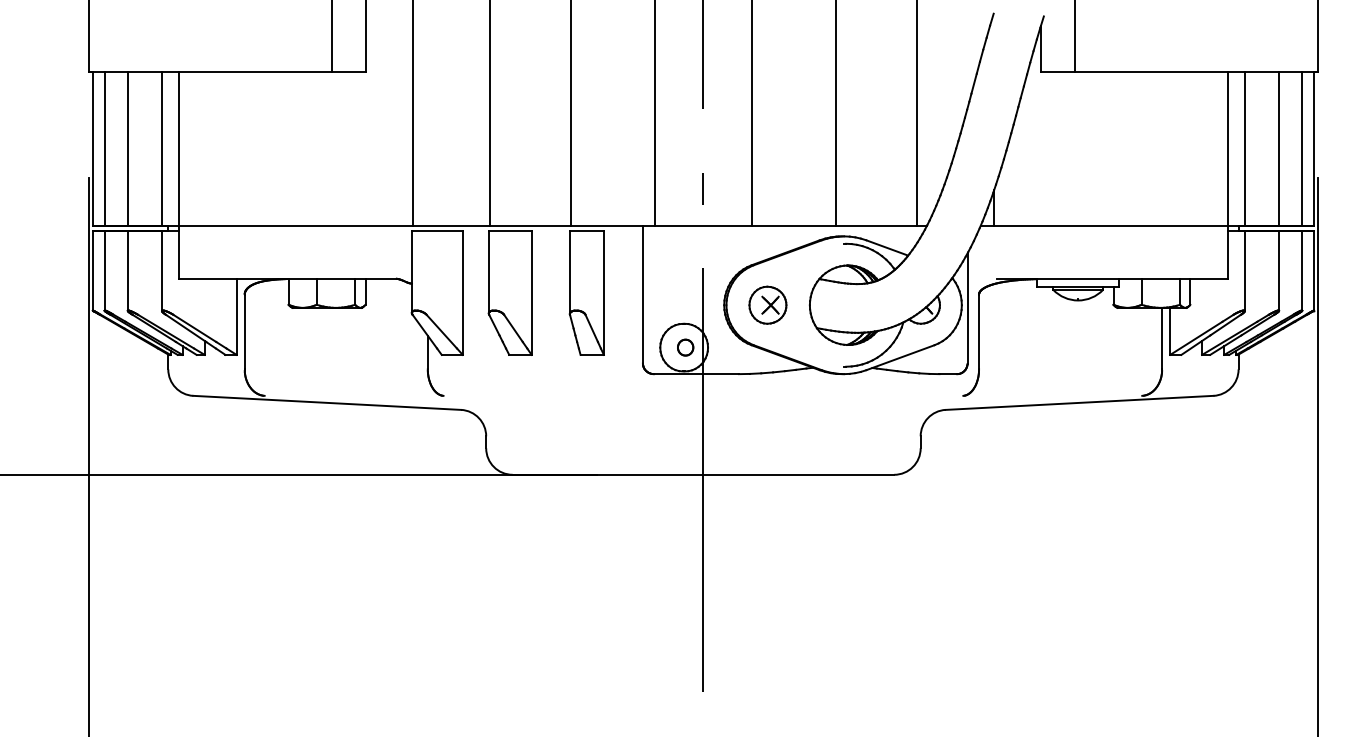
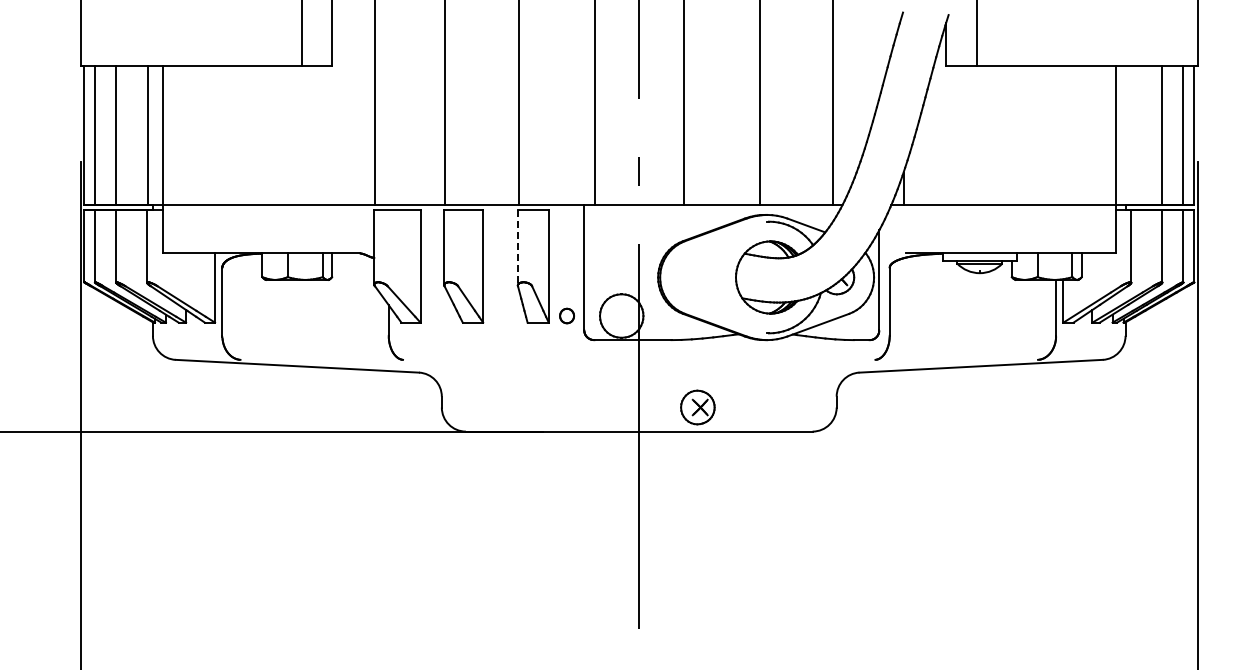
line: (1245, 148) -> (1131, 135), removed
line: (569, 272) -> (517, 247), solid -> dashed
part: (767, 305) -> (697, 407), moved
part: (685, 347) -> (566, 315), moved

